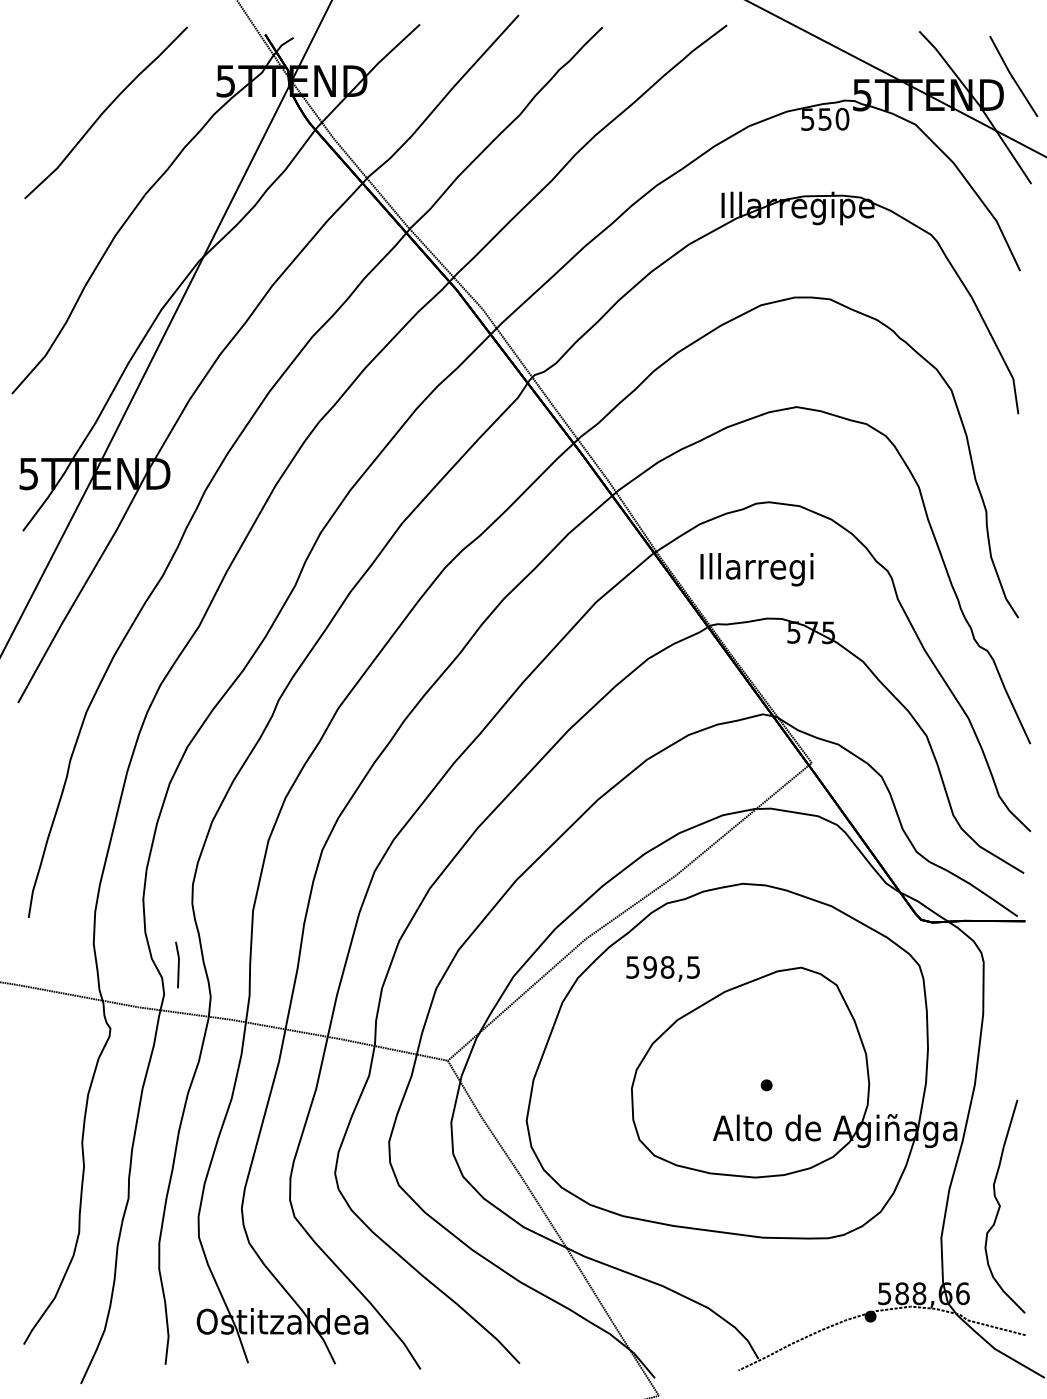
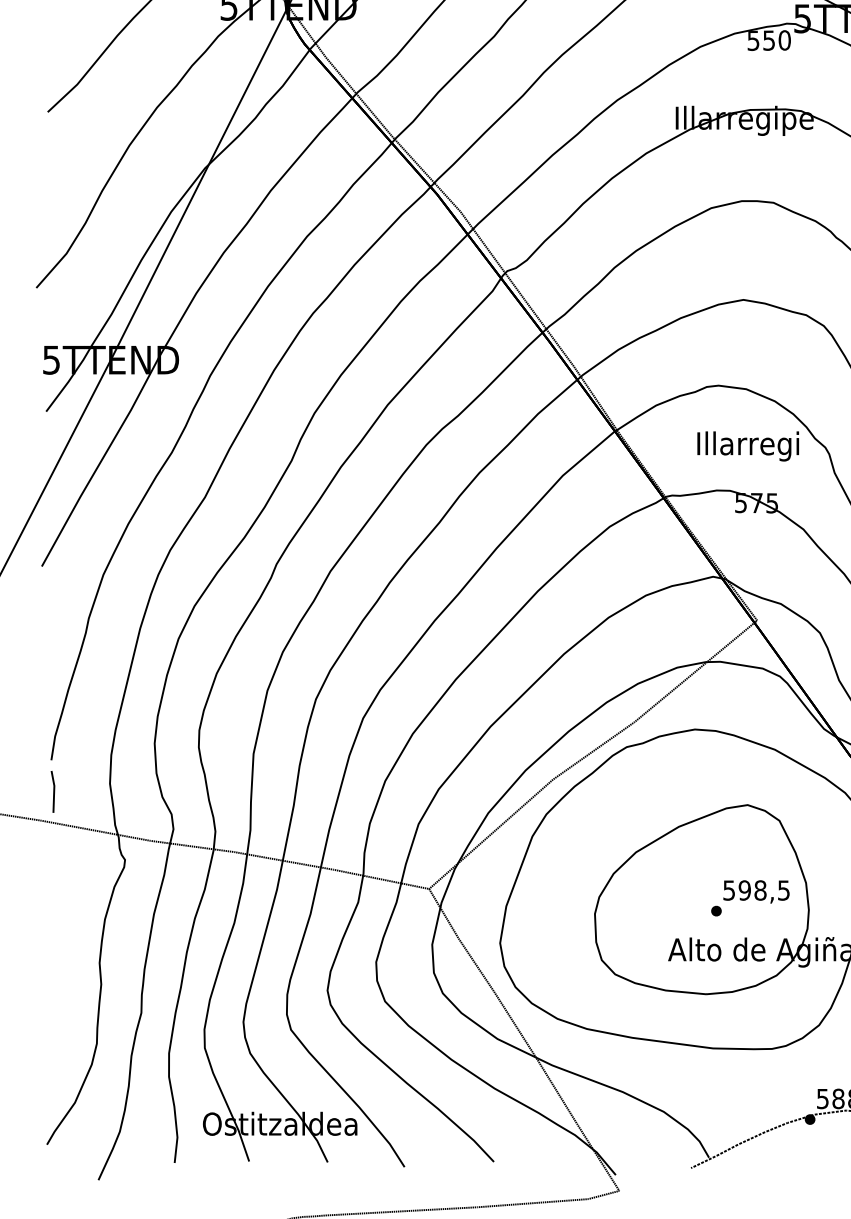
text: (756, 569) -> (747, 446), moved
line: (177, 964) -> (53, 791), moved
text: (662, 968) -> (755, 891), moved

